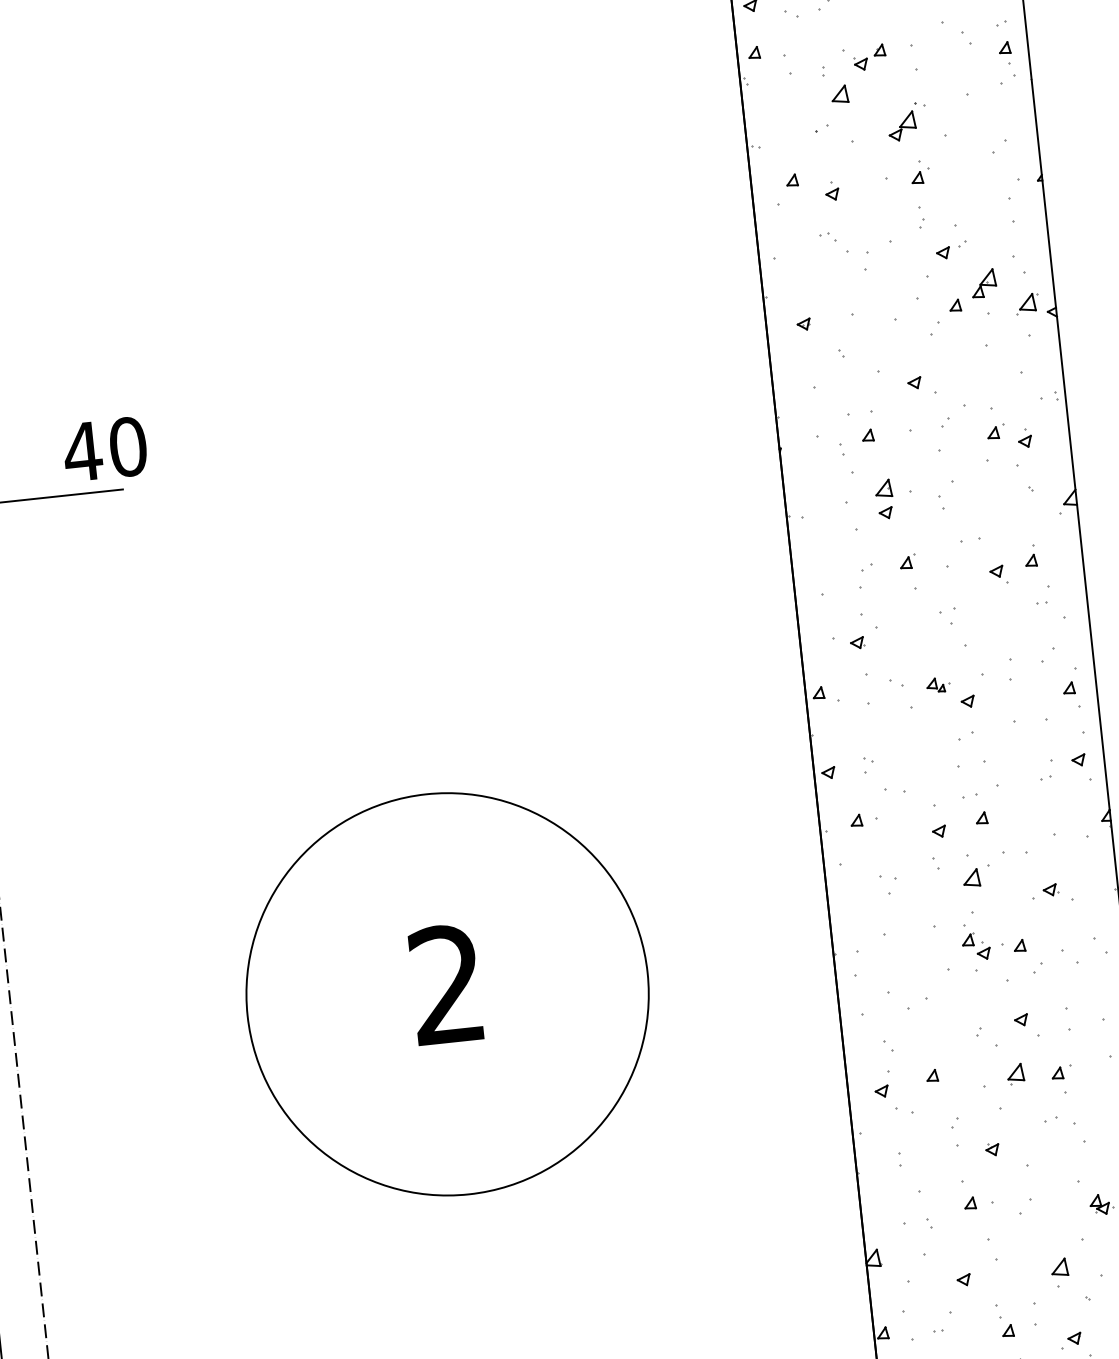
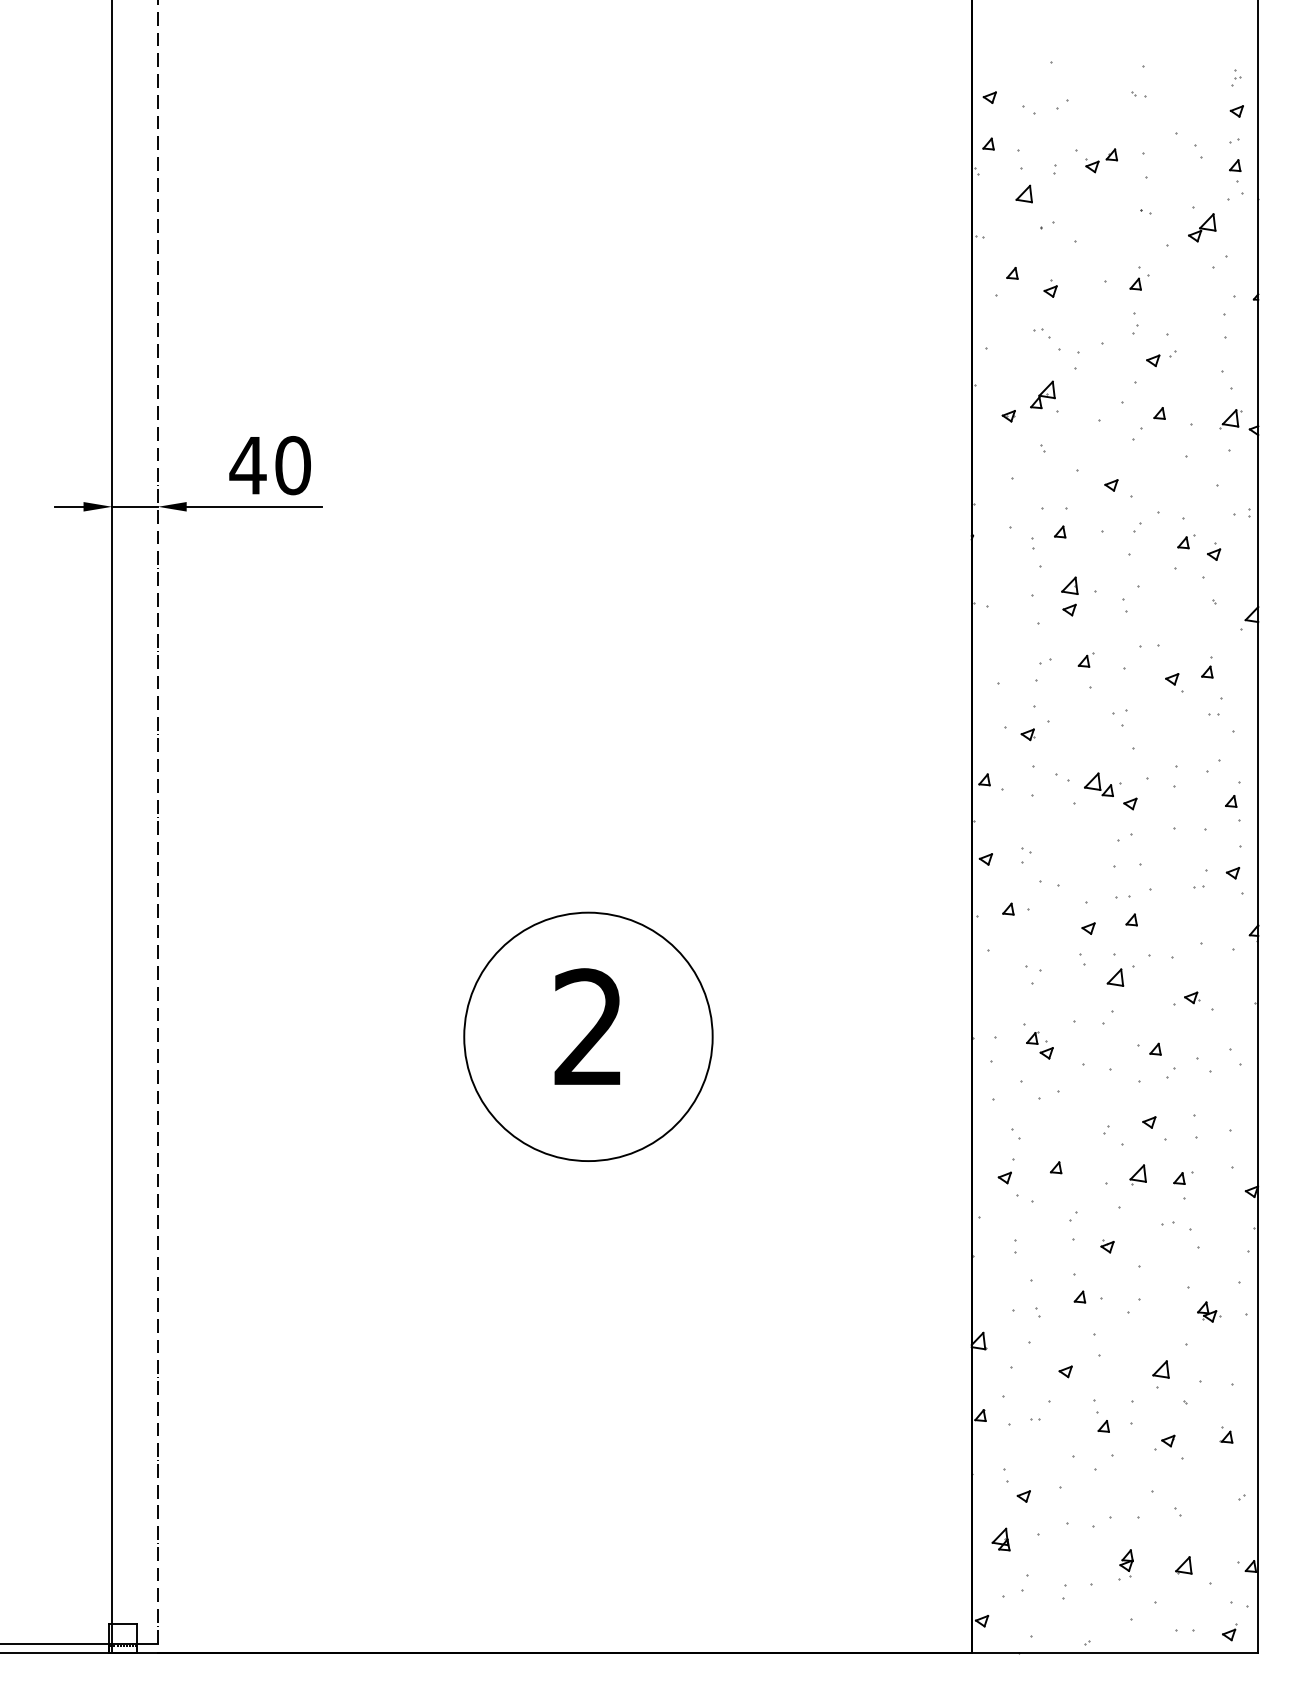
part: (839, 94) -> (1023, 193), moved
part: (902, 125) -> (1202, 227), moved
part: (983, 283) -> (1042, 394), moved
text: (104, 449) -> (269, 465), moved
part: (937, 685) -> (1102, 784), size x1.67
part: (975, 946) -> (1039, 1045), moved
circle: (447, 993) -> (588, 1036), size x0.62

